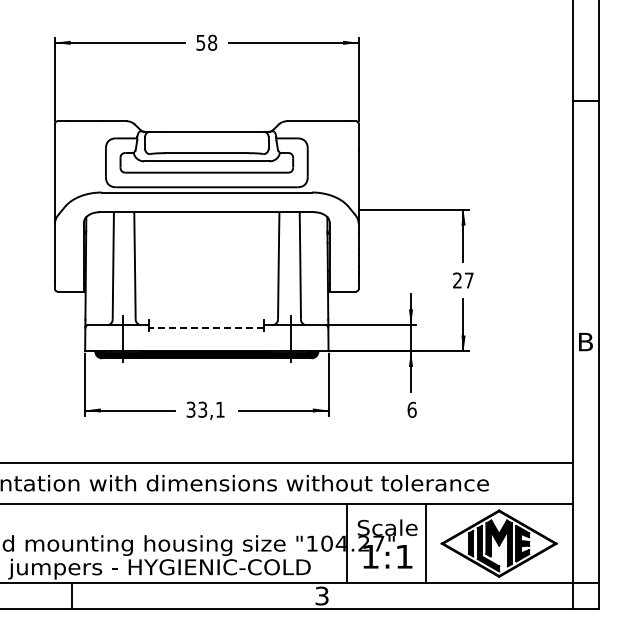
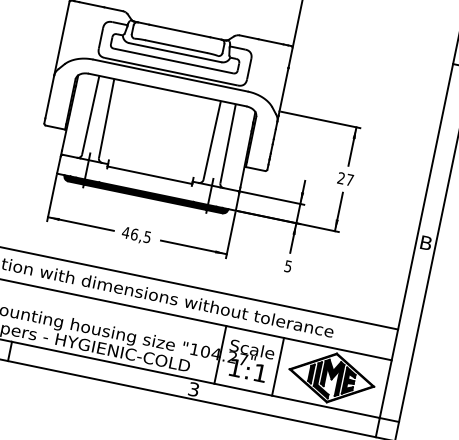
line: (206, 328) -> (149, 175), dashed -> solid
text: (205, 409) -> (136, 234), 33,1 -> 46,5
text: (411, 409) -> (287, 266), 6 -> 5

